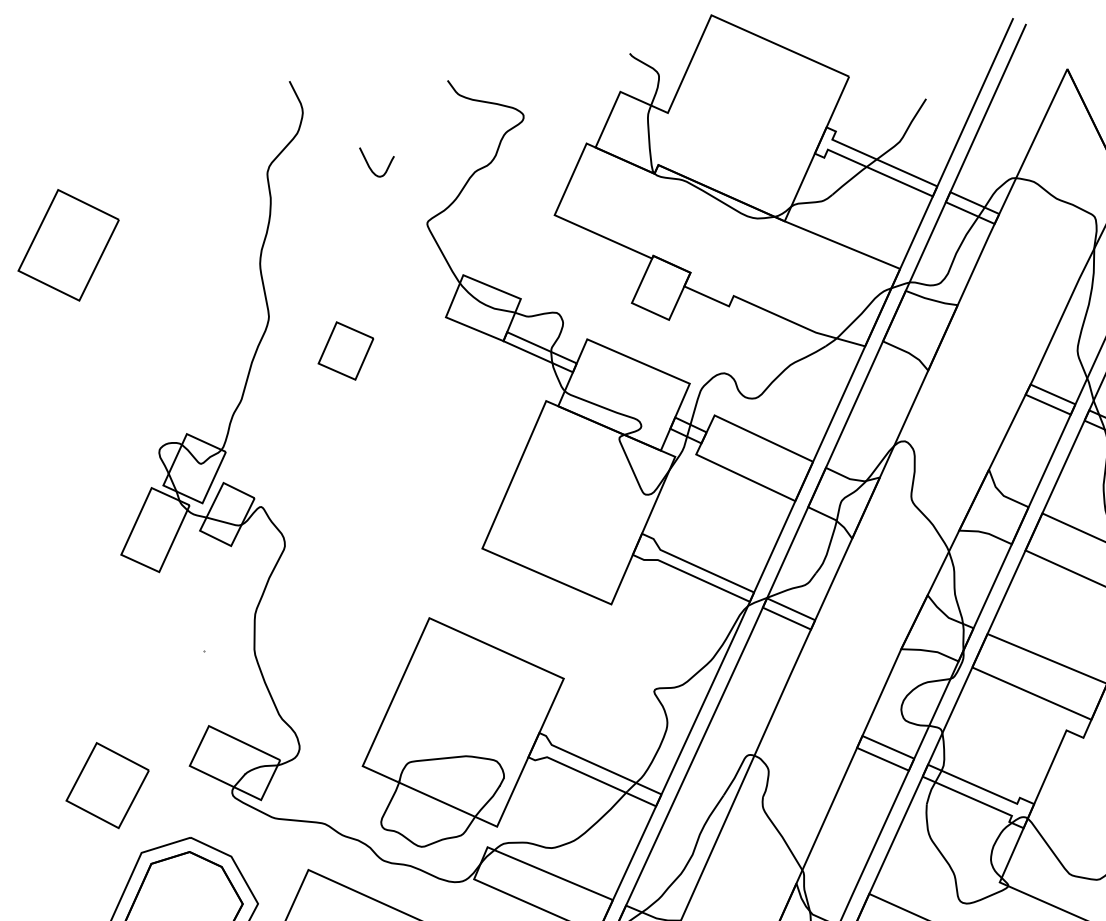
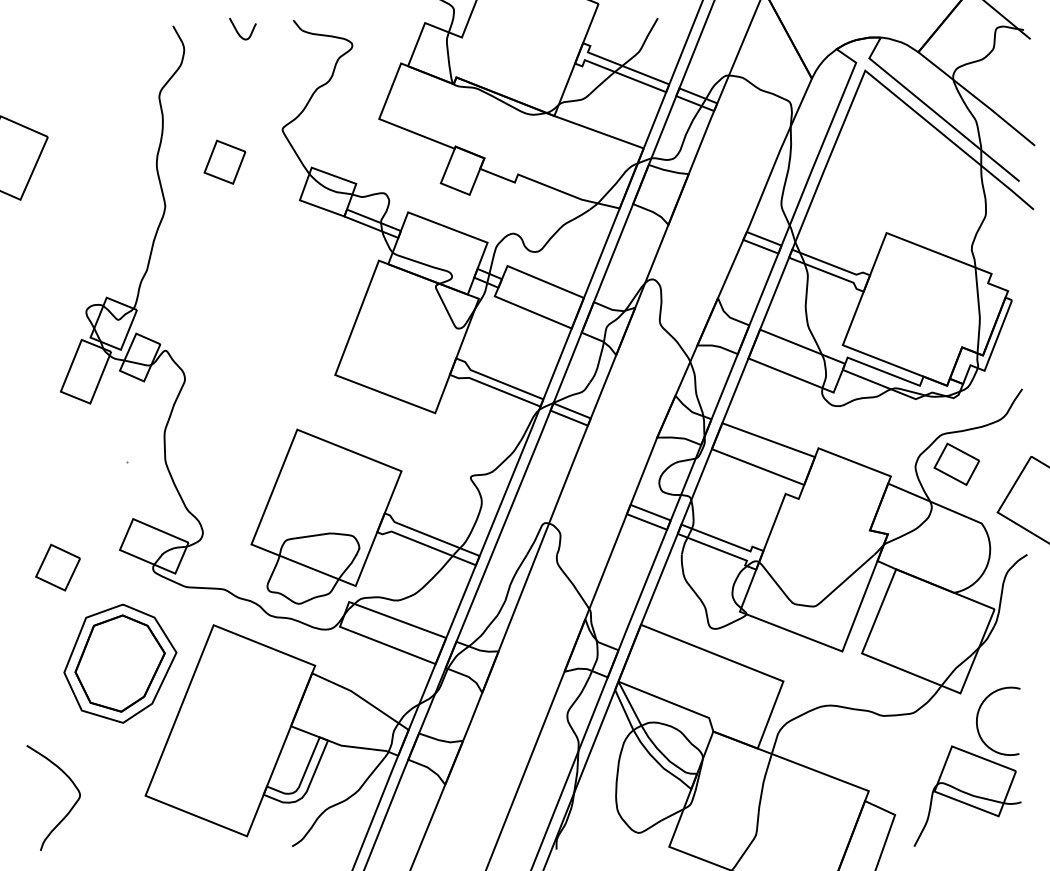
curve: (369, 164) -> (237, 30), moved
part: (345, 349) -> (224, 161), moved
part: (106, 785) -> (57, 567), size x0.71

